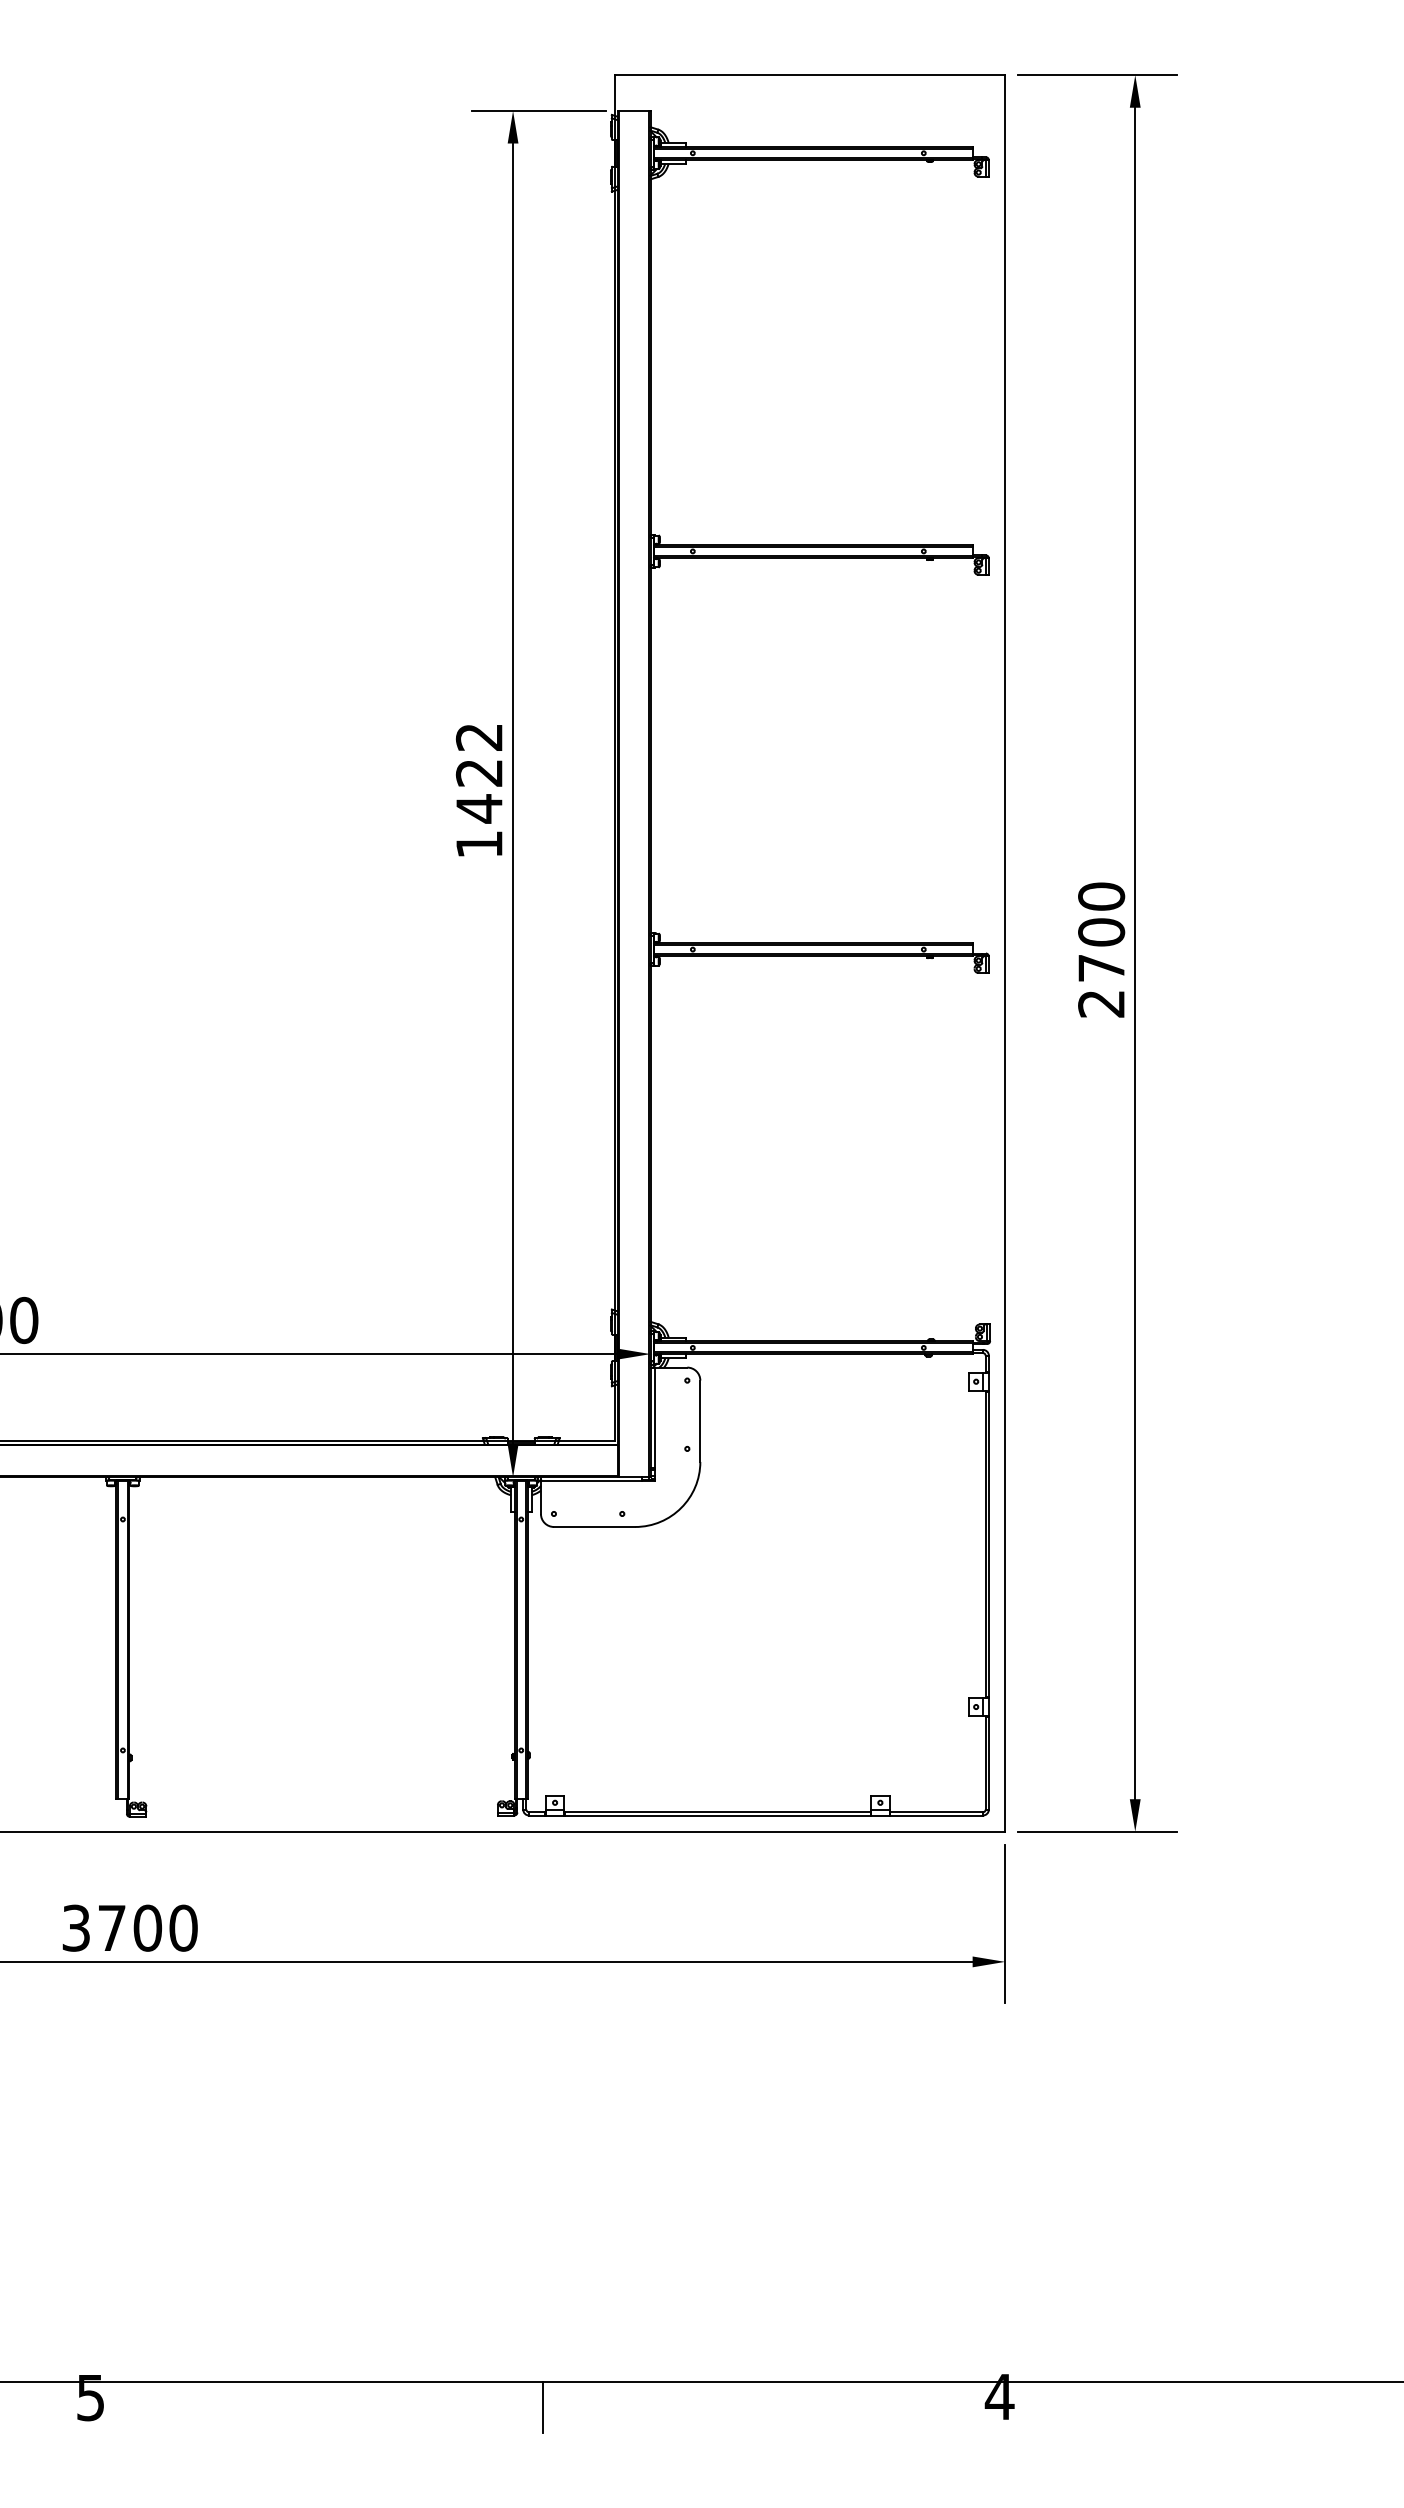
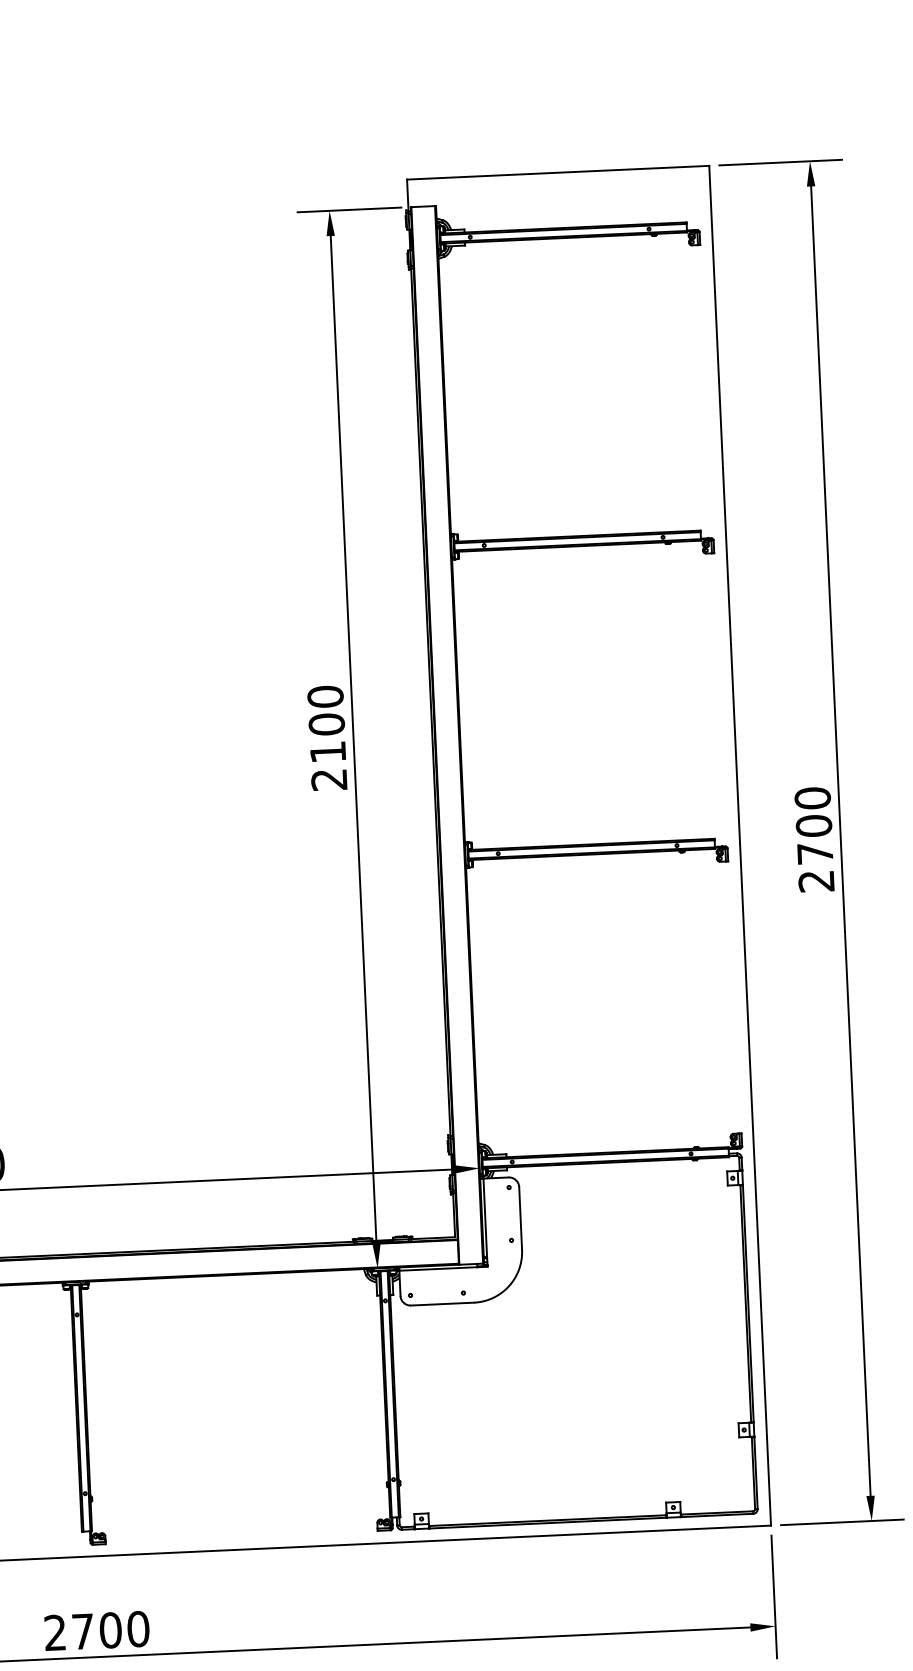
text: (478, 790) -> (326, 738), 1422 -> 2100
text: (75, 1928) -> (54, 1633), 3700 -> 2700

